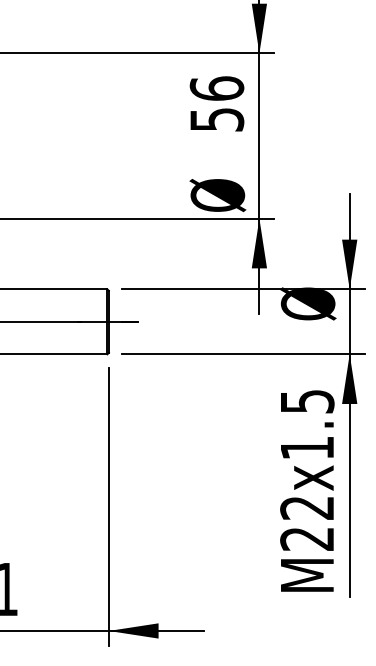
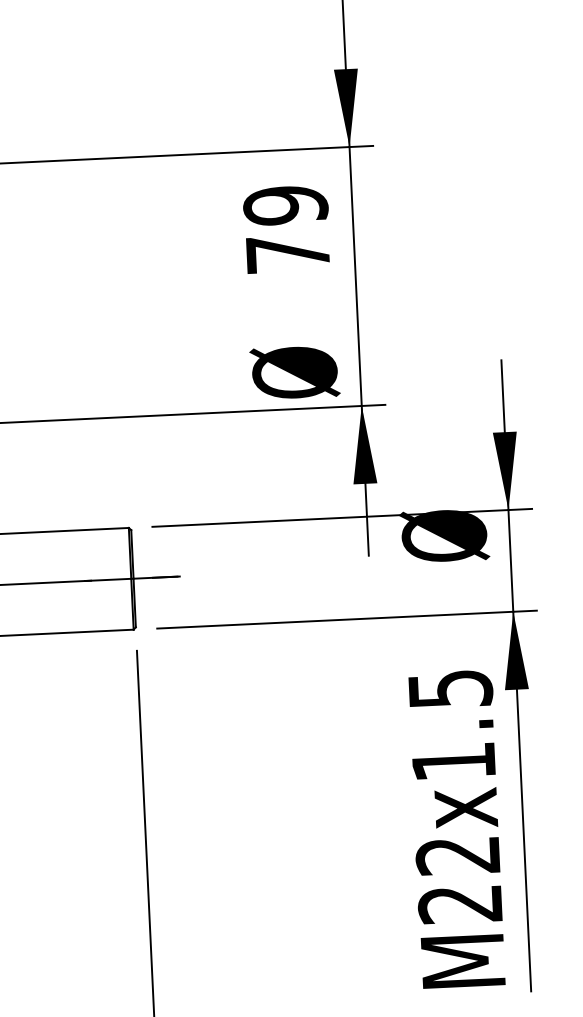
text: (216, 103) -> (286, 228), 56 -> 79

